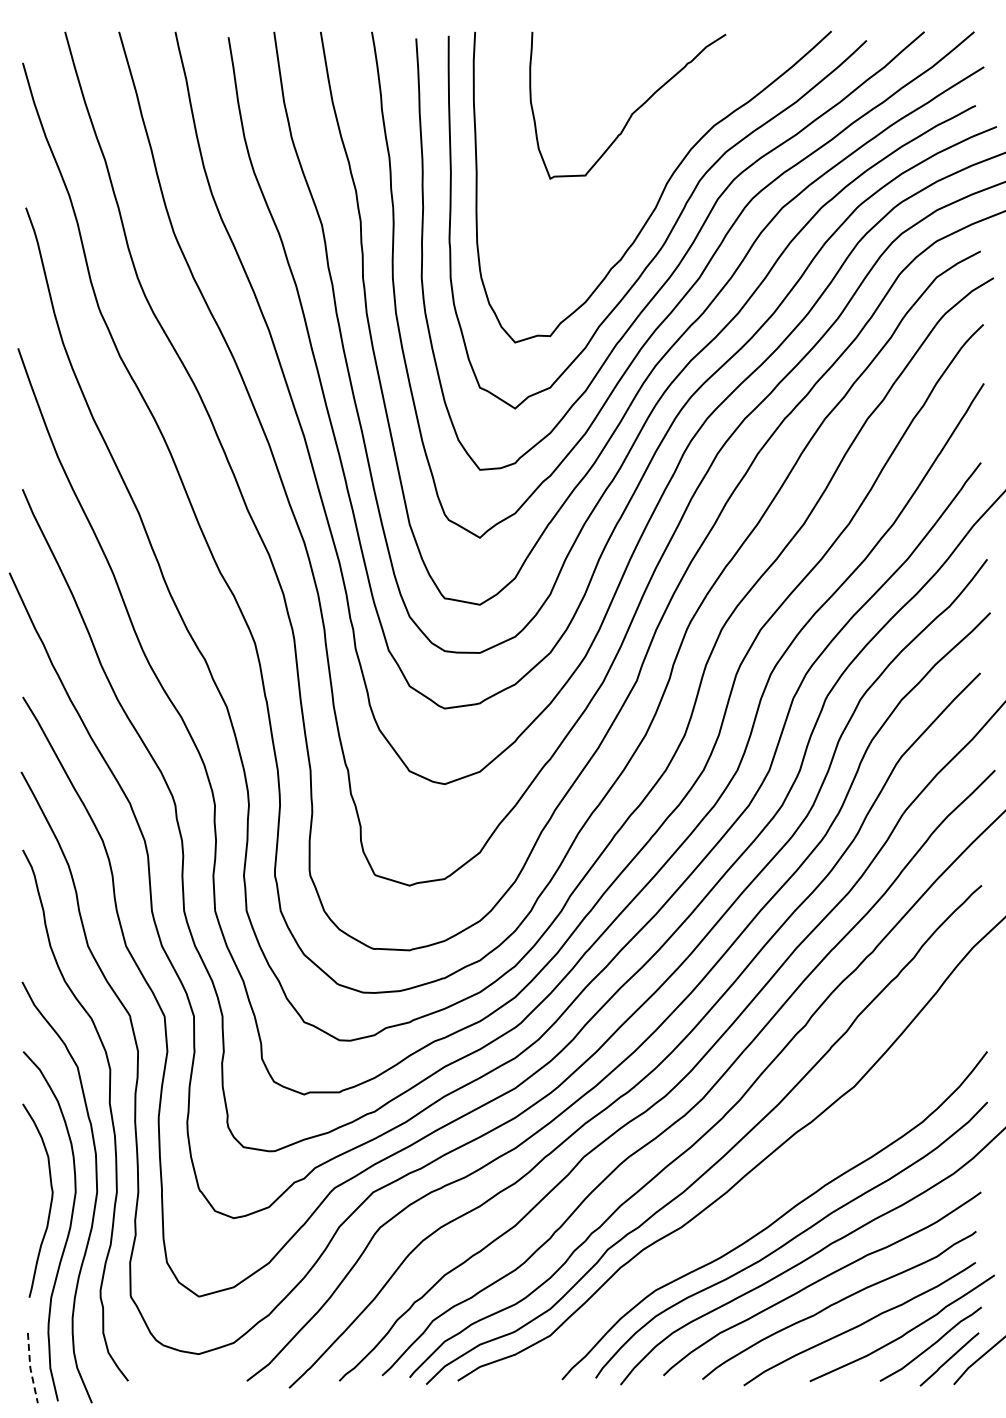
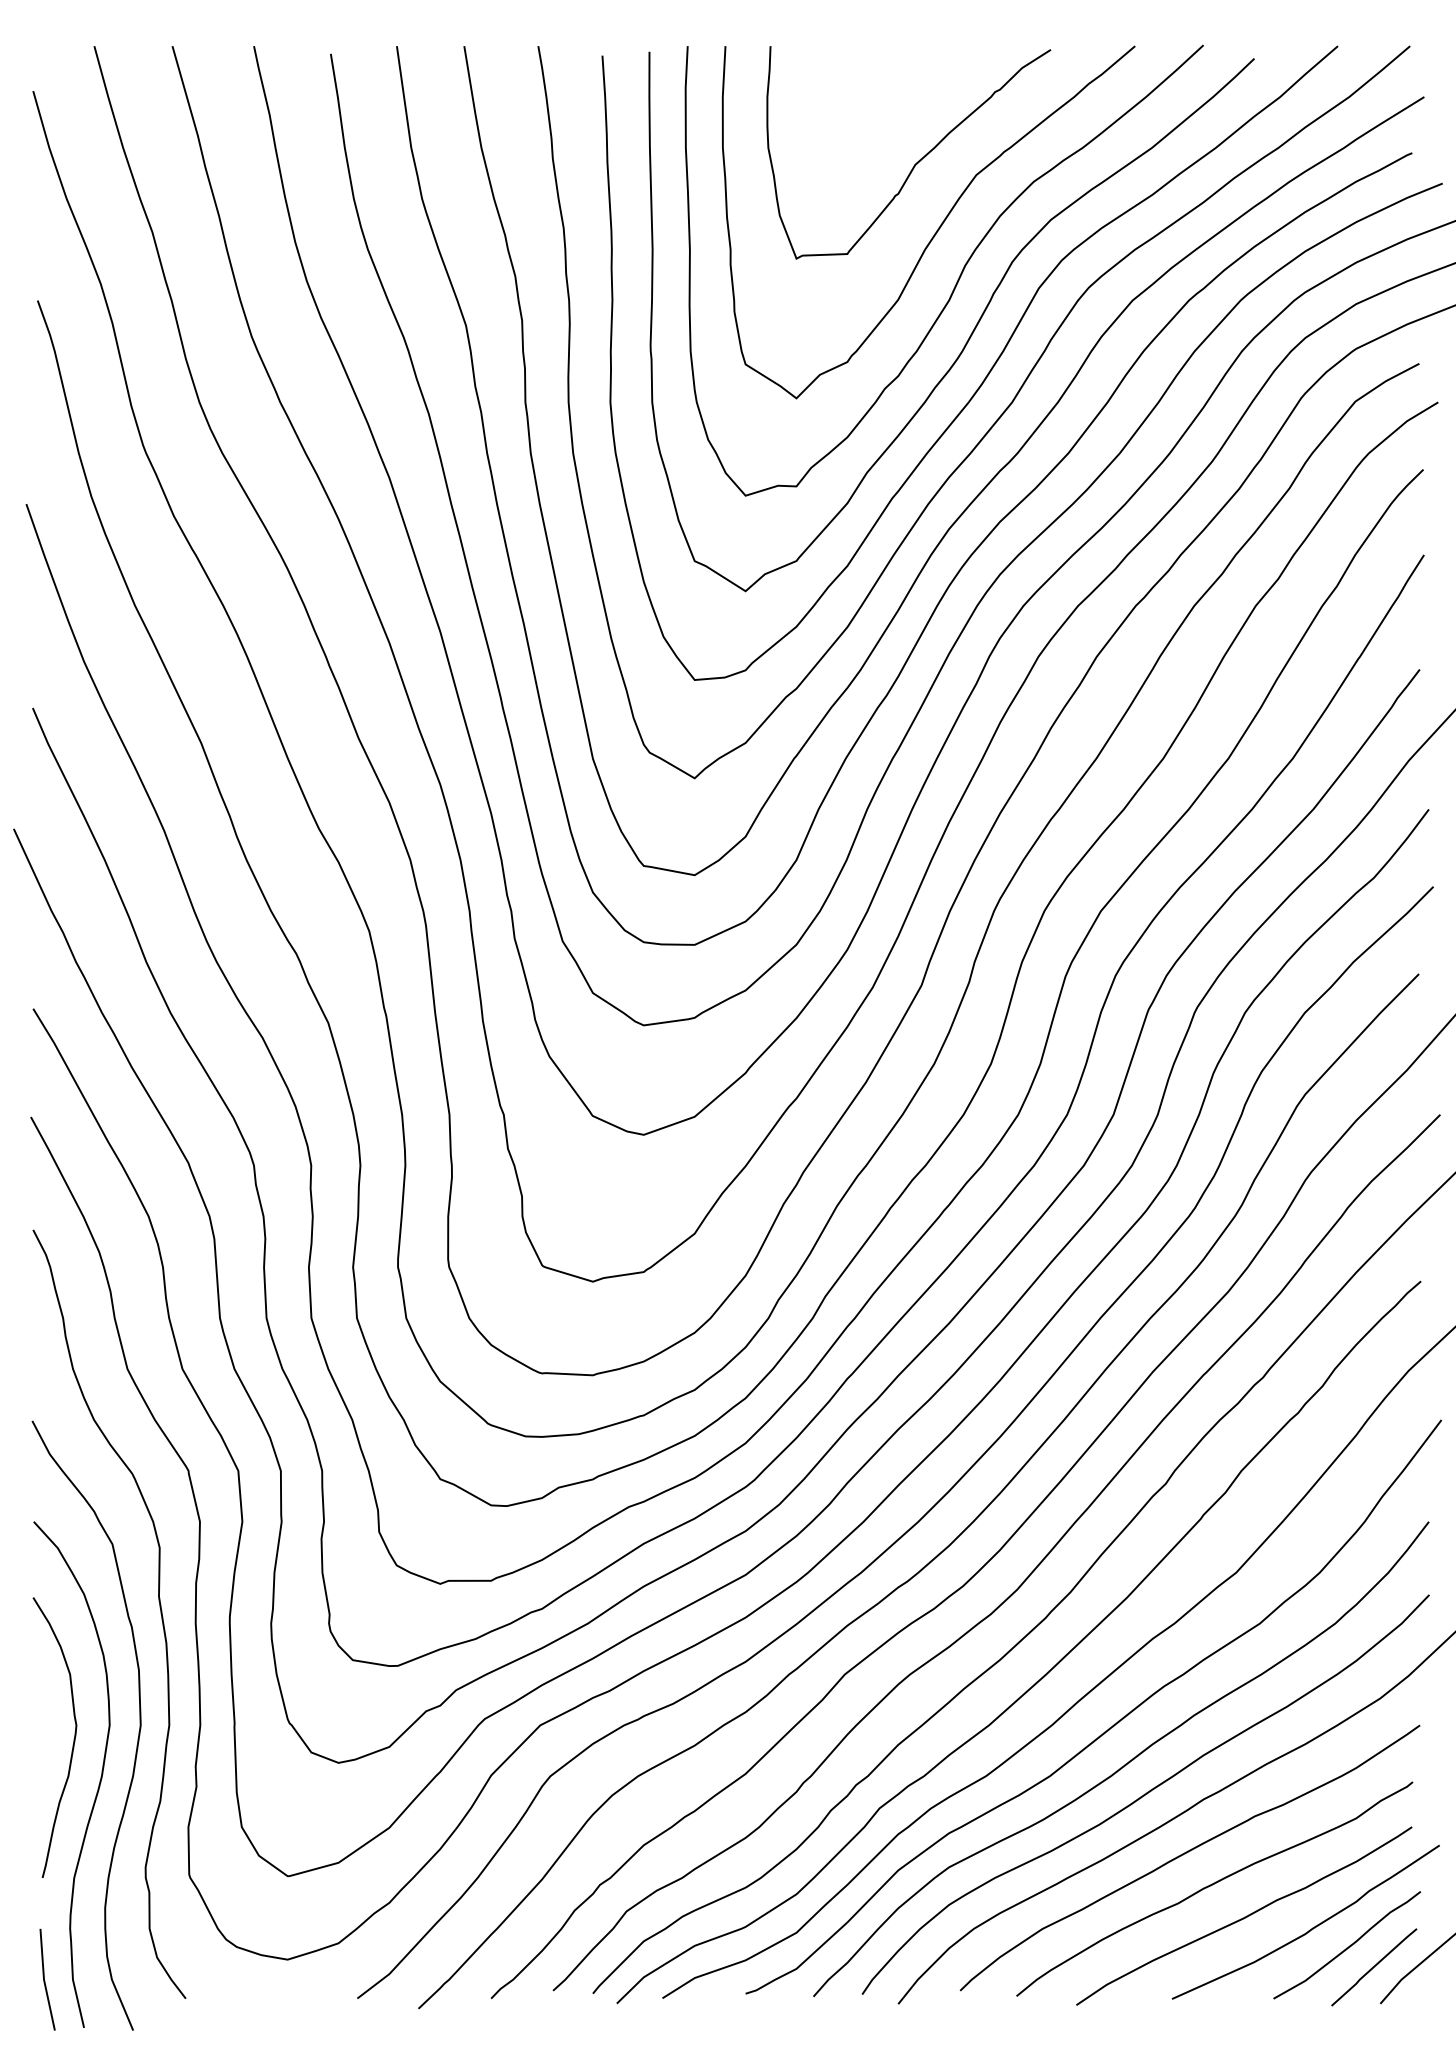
curve: (648, 156) -> (938, 226), added
curve: (767, 1192) -> (1110, 1725), added
line: (30, 1368) -> (44, 1980), dashed -> solid

